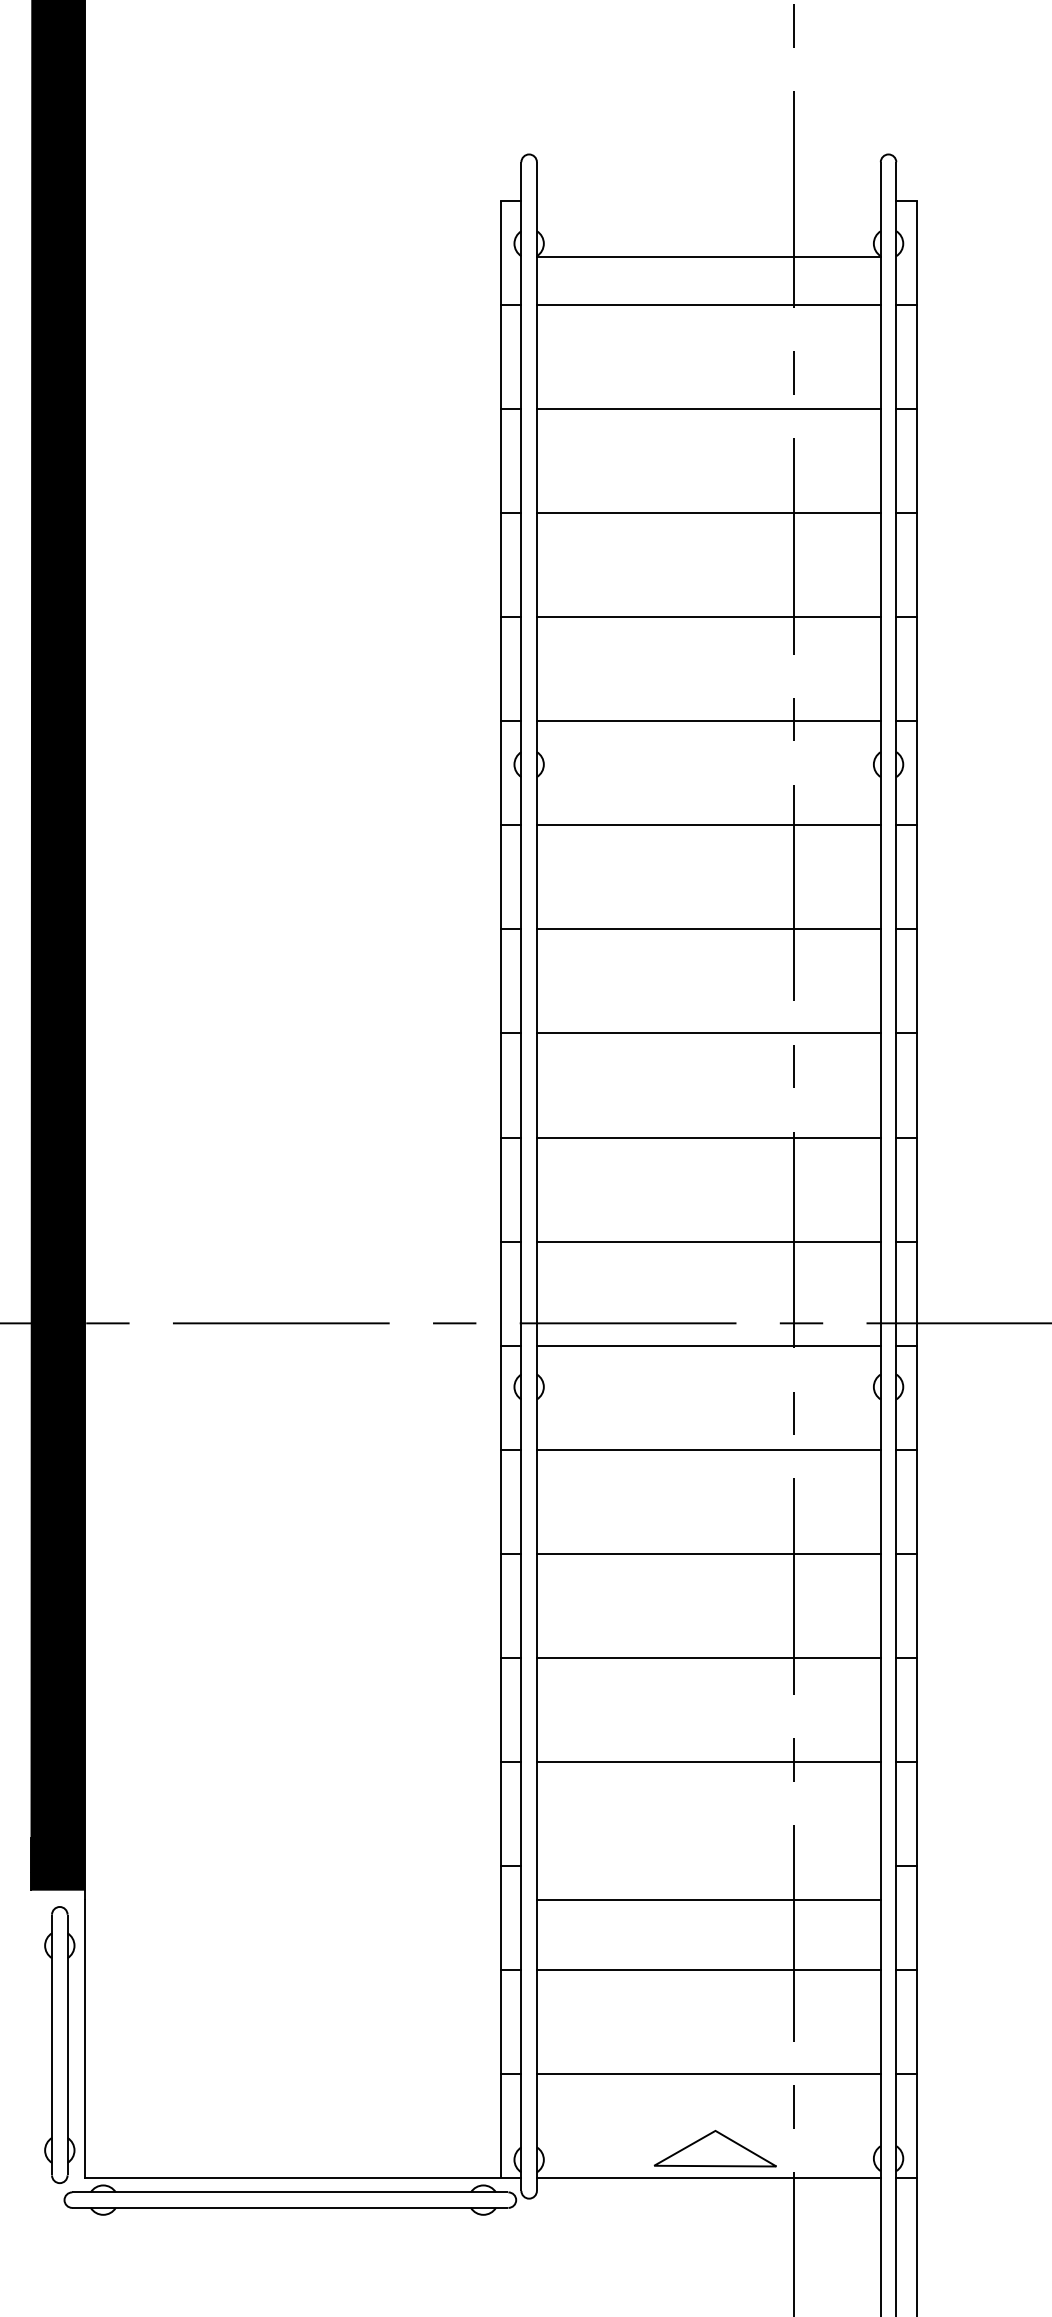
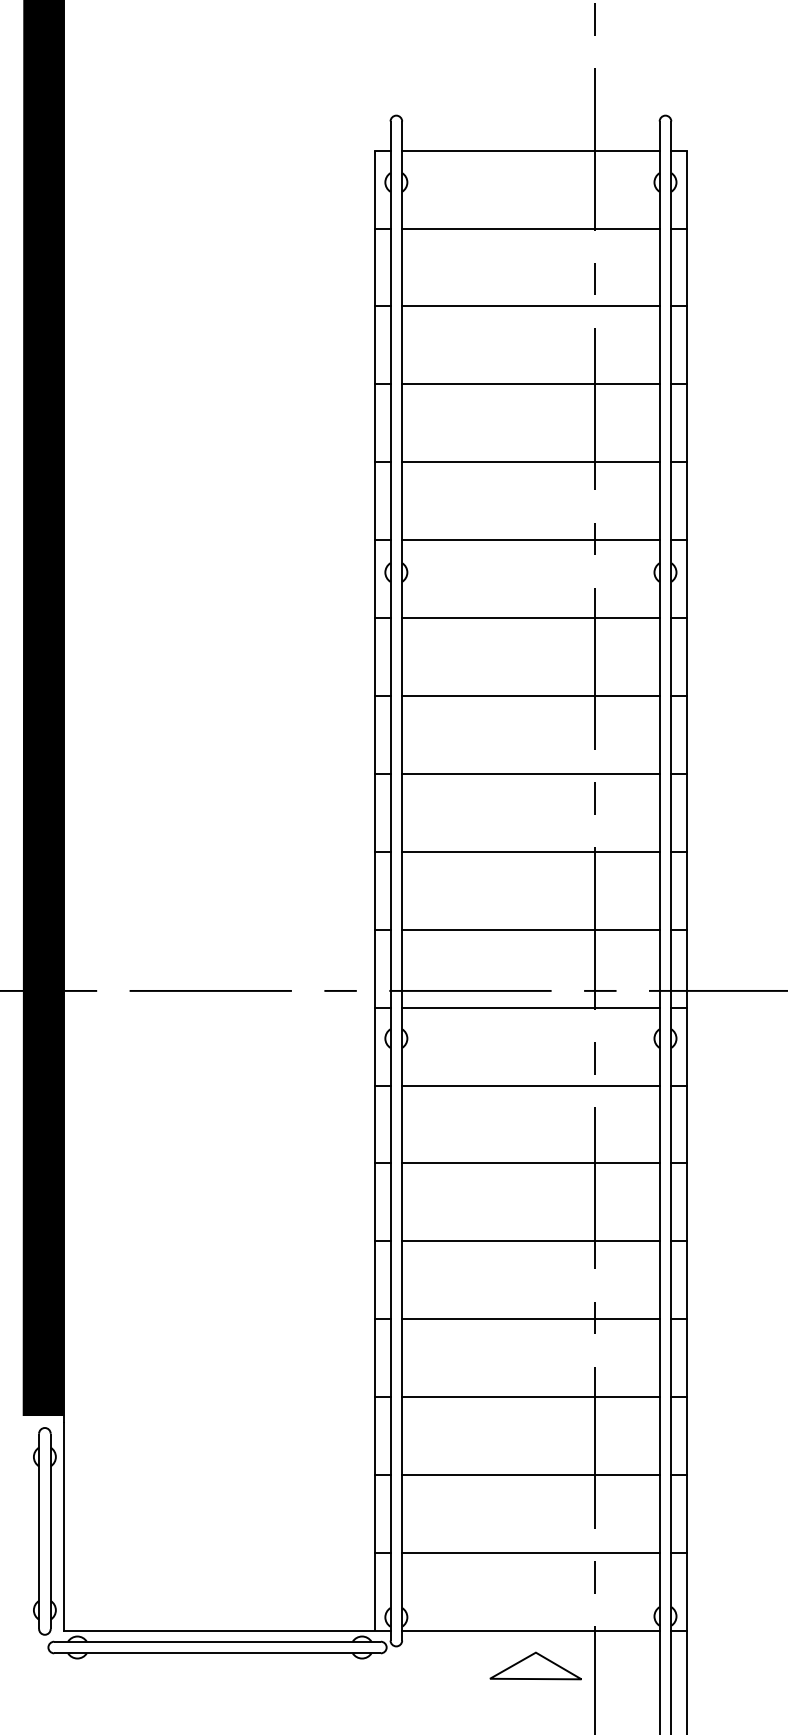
line: (708, 257) -> (530, 150), moved
line: (708, 1900) -> (530, 1397), moved
part: (714, 2148) -> (535, 1665), moved

